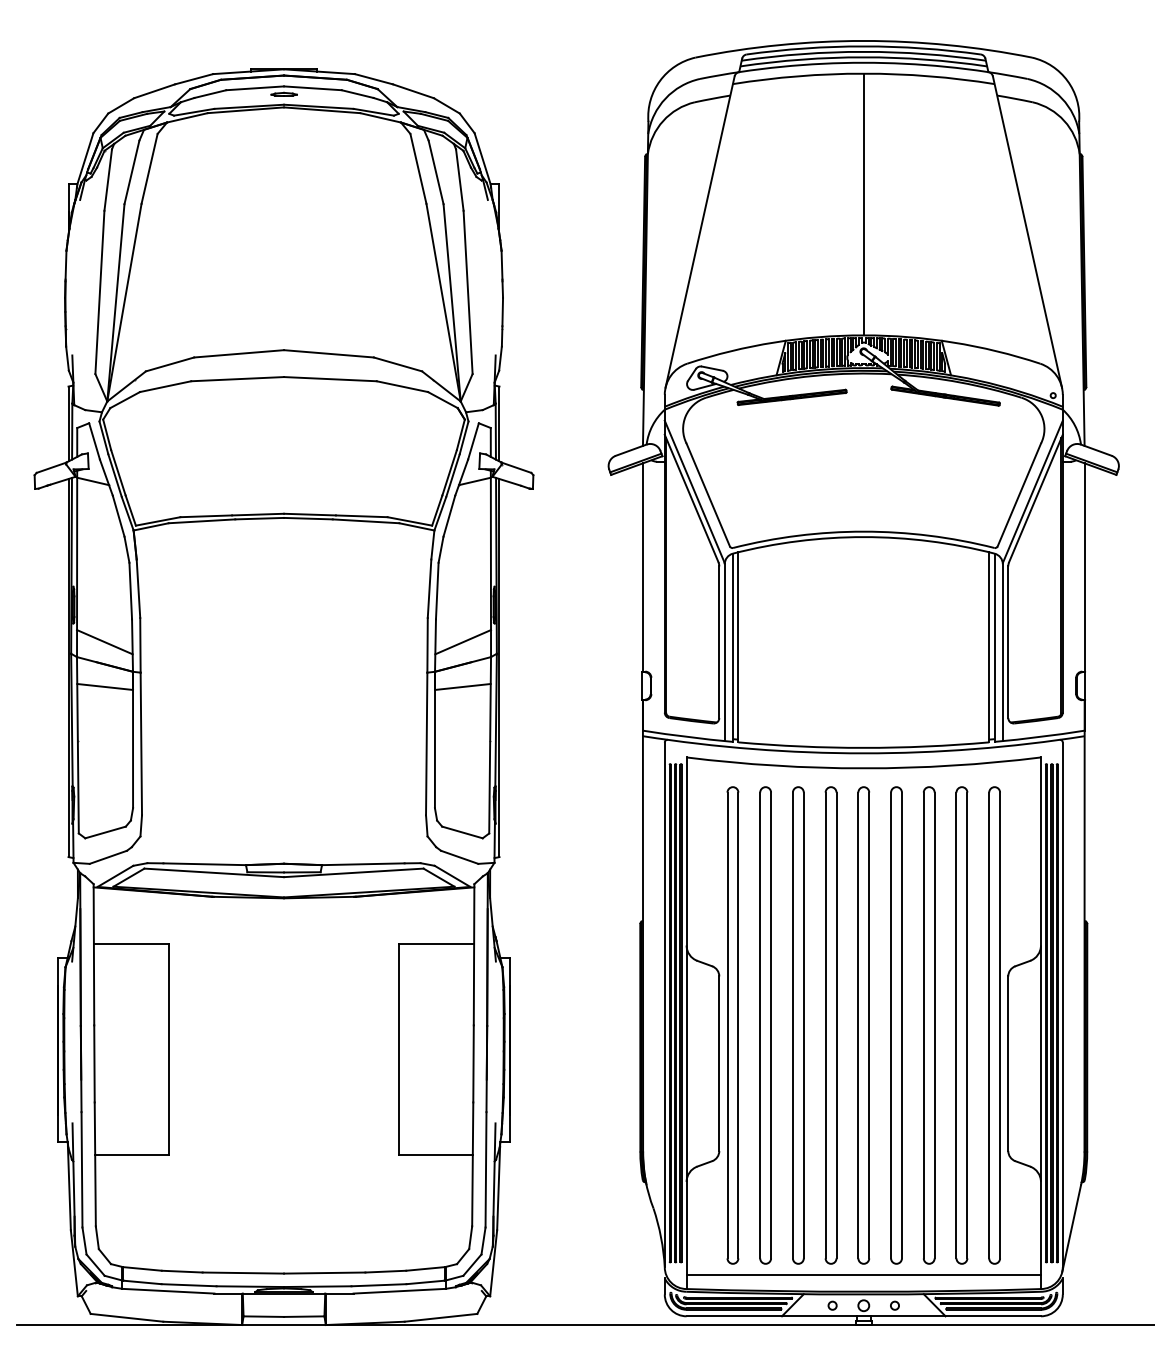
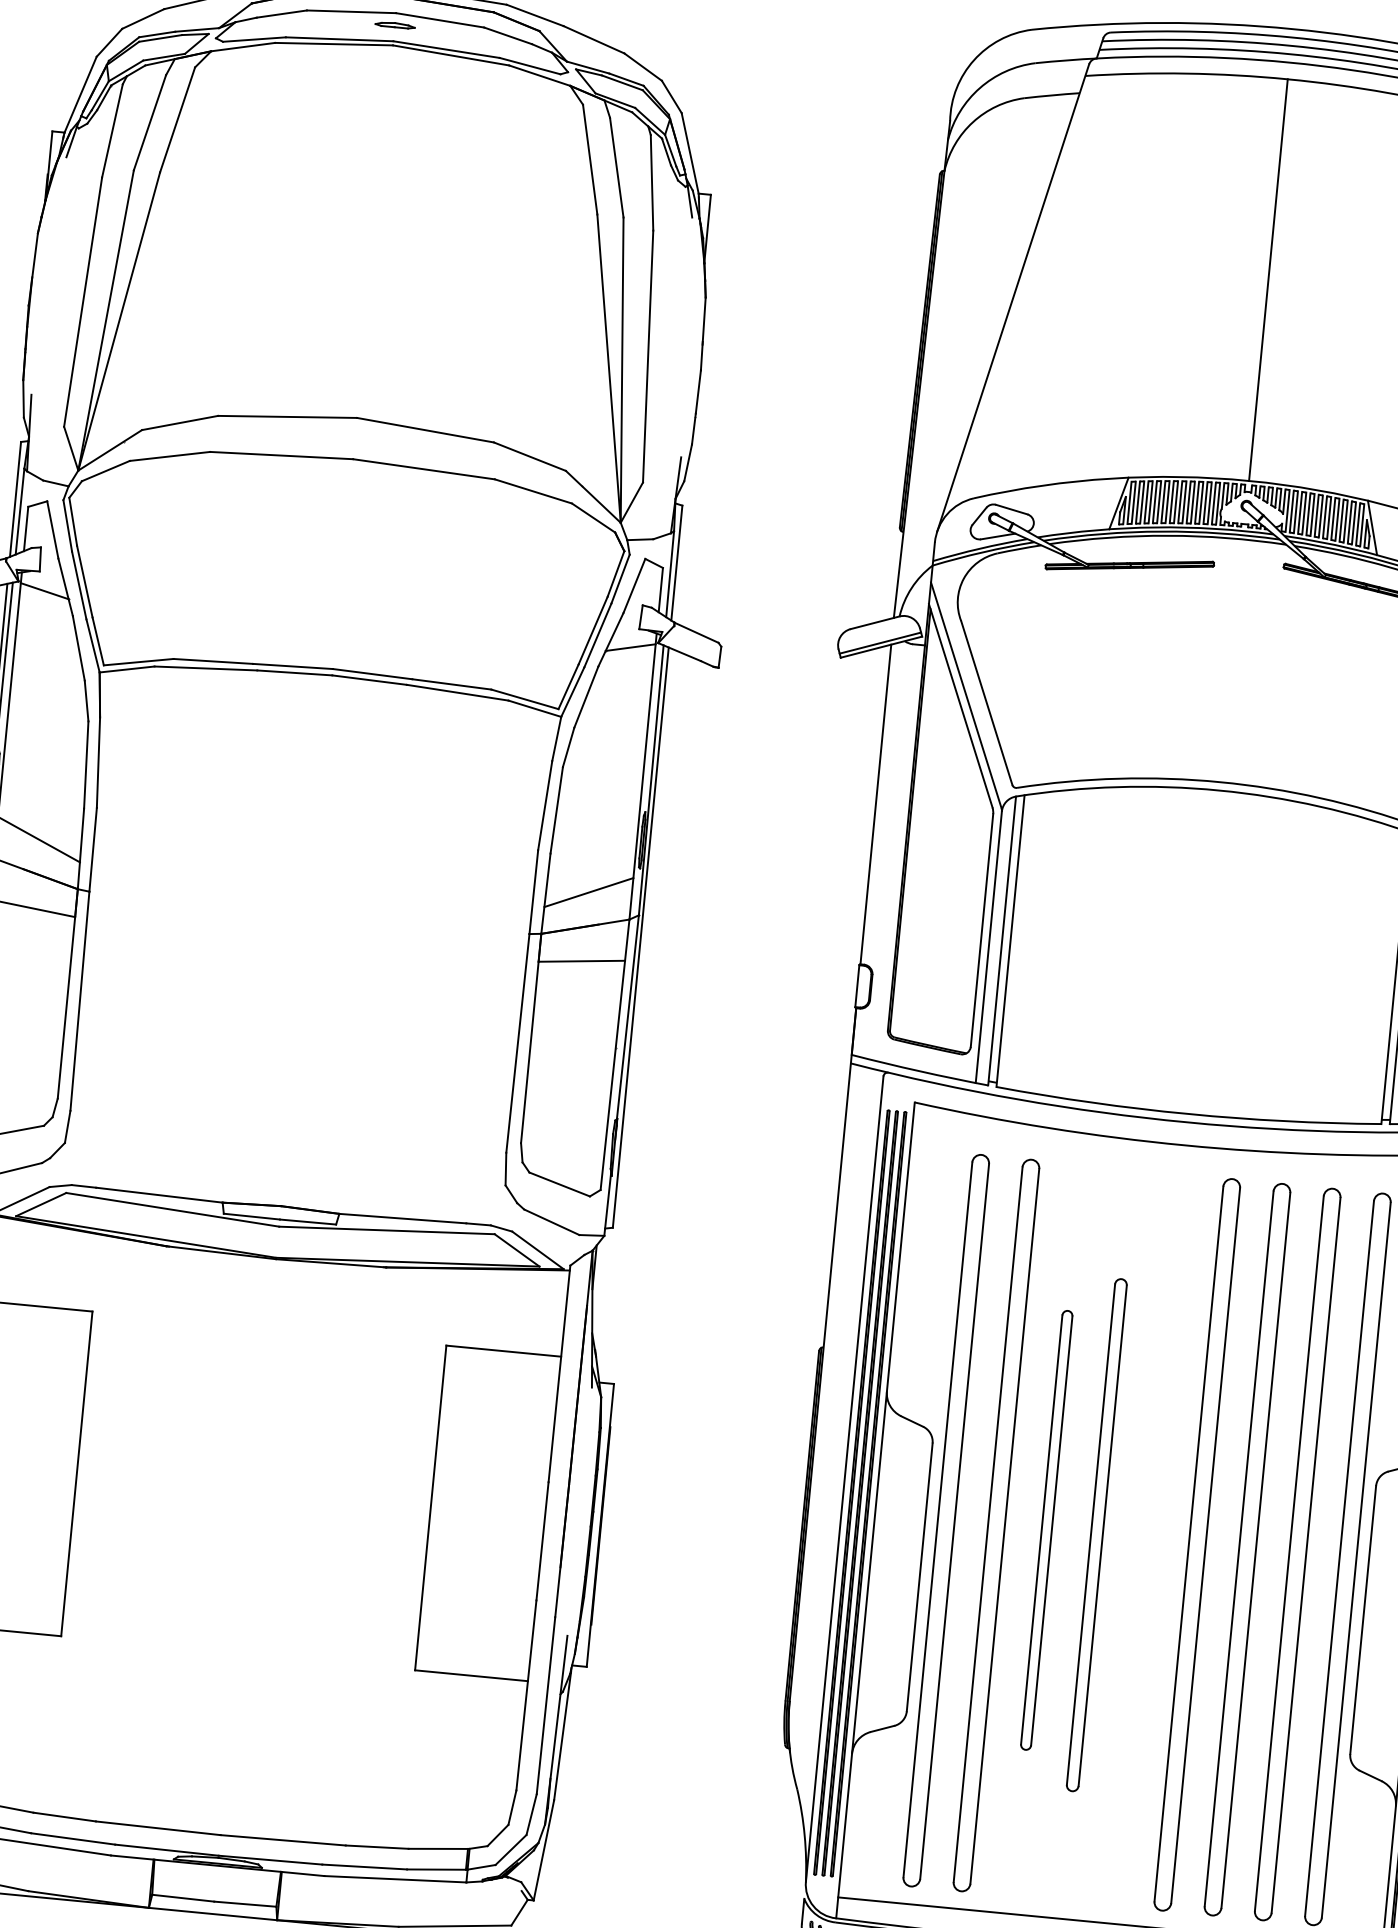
part: (798, 1025) -> (1046, 1530), size x0.6
part: (830, 1025) -> (1096, 1535), size x0.7
part: (863, 1025) -> (1146, 1539), removed

